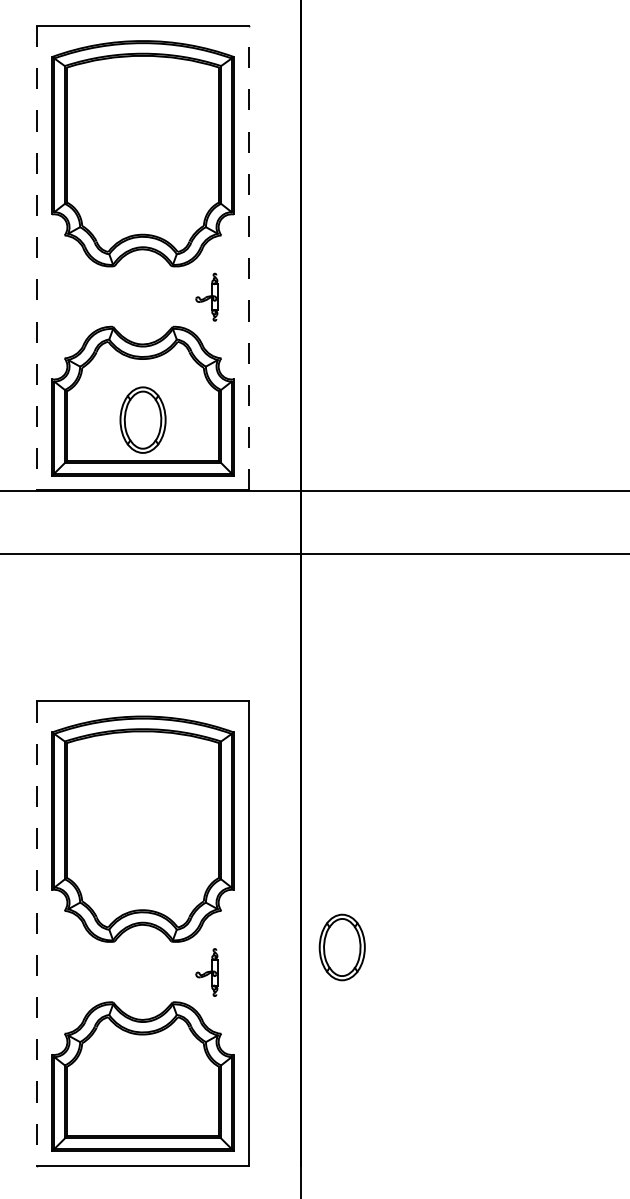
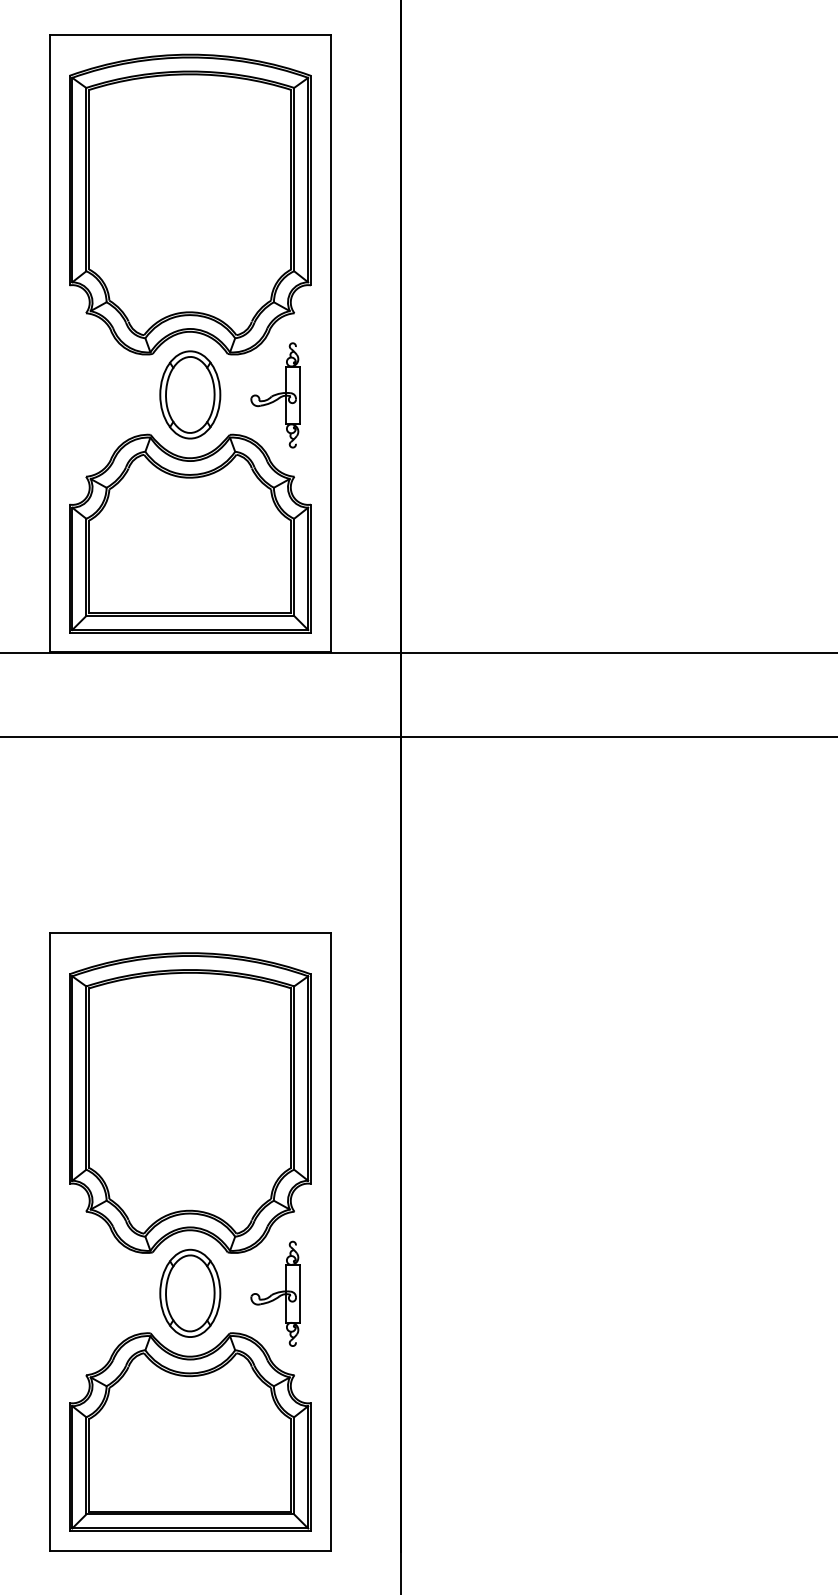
line: (37, 258) -> (49, 343), dashed -> solid
line: (248, 258) -> (330, 343), dashed -> solid
part: (207, 297) -> (275, 395), size x1.67
part: (143, 419) -> (190, 394), moved
line: (37, 933) -> (49, 1241), dashed -> solid
part: (342, 946) -> (190, 1292), moved
part: (207, 972) -> (275, 1293), size x1.67

